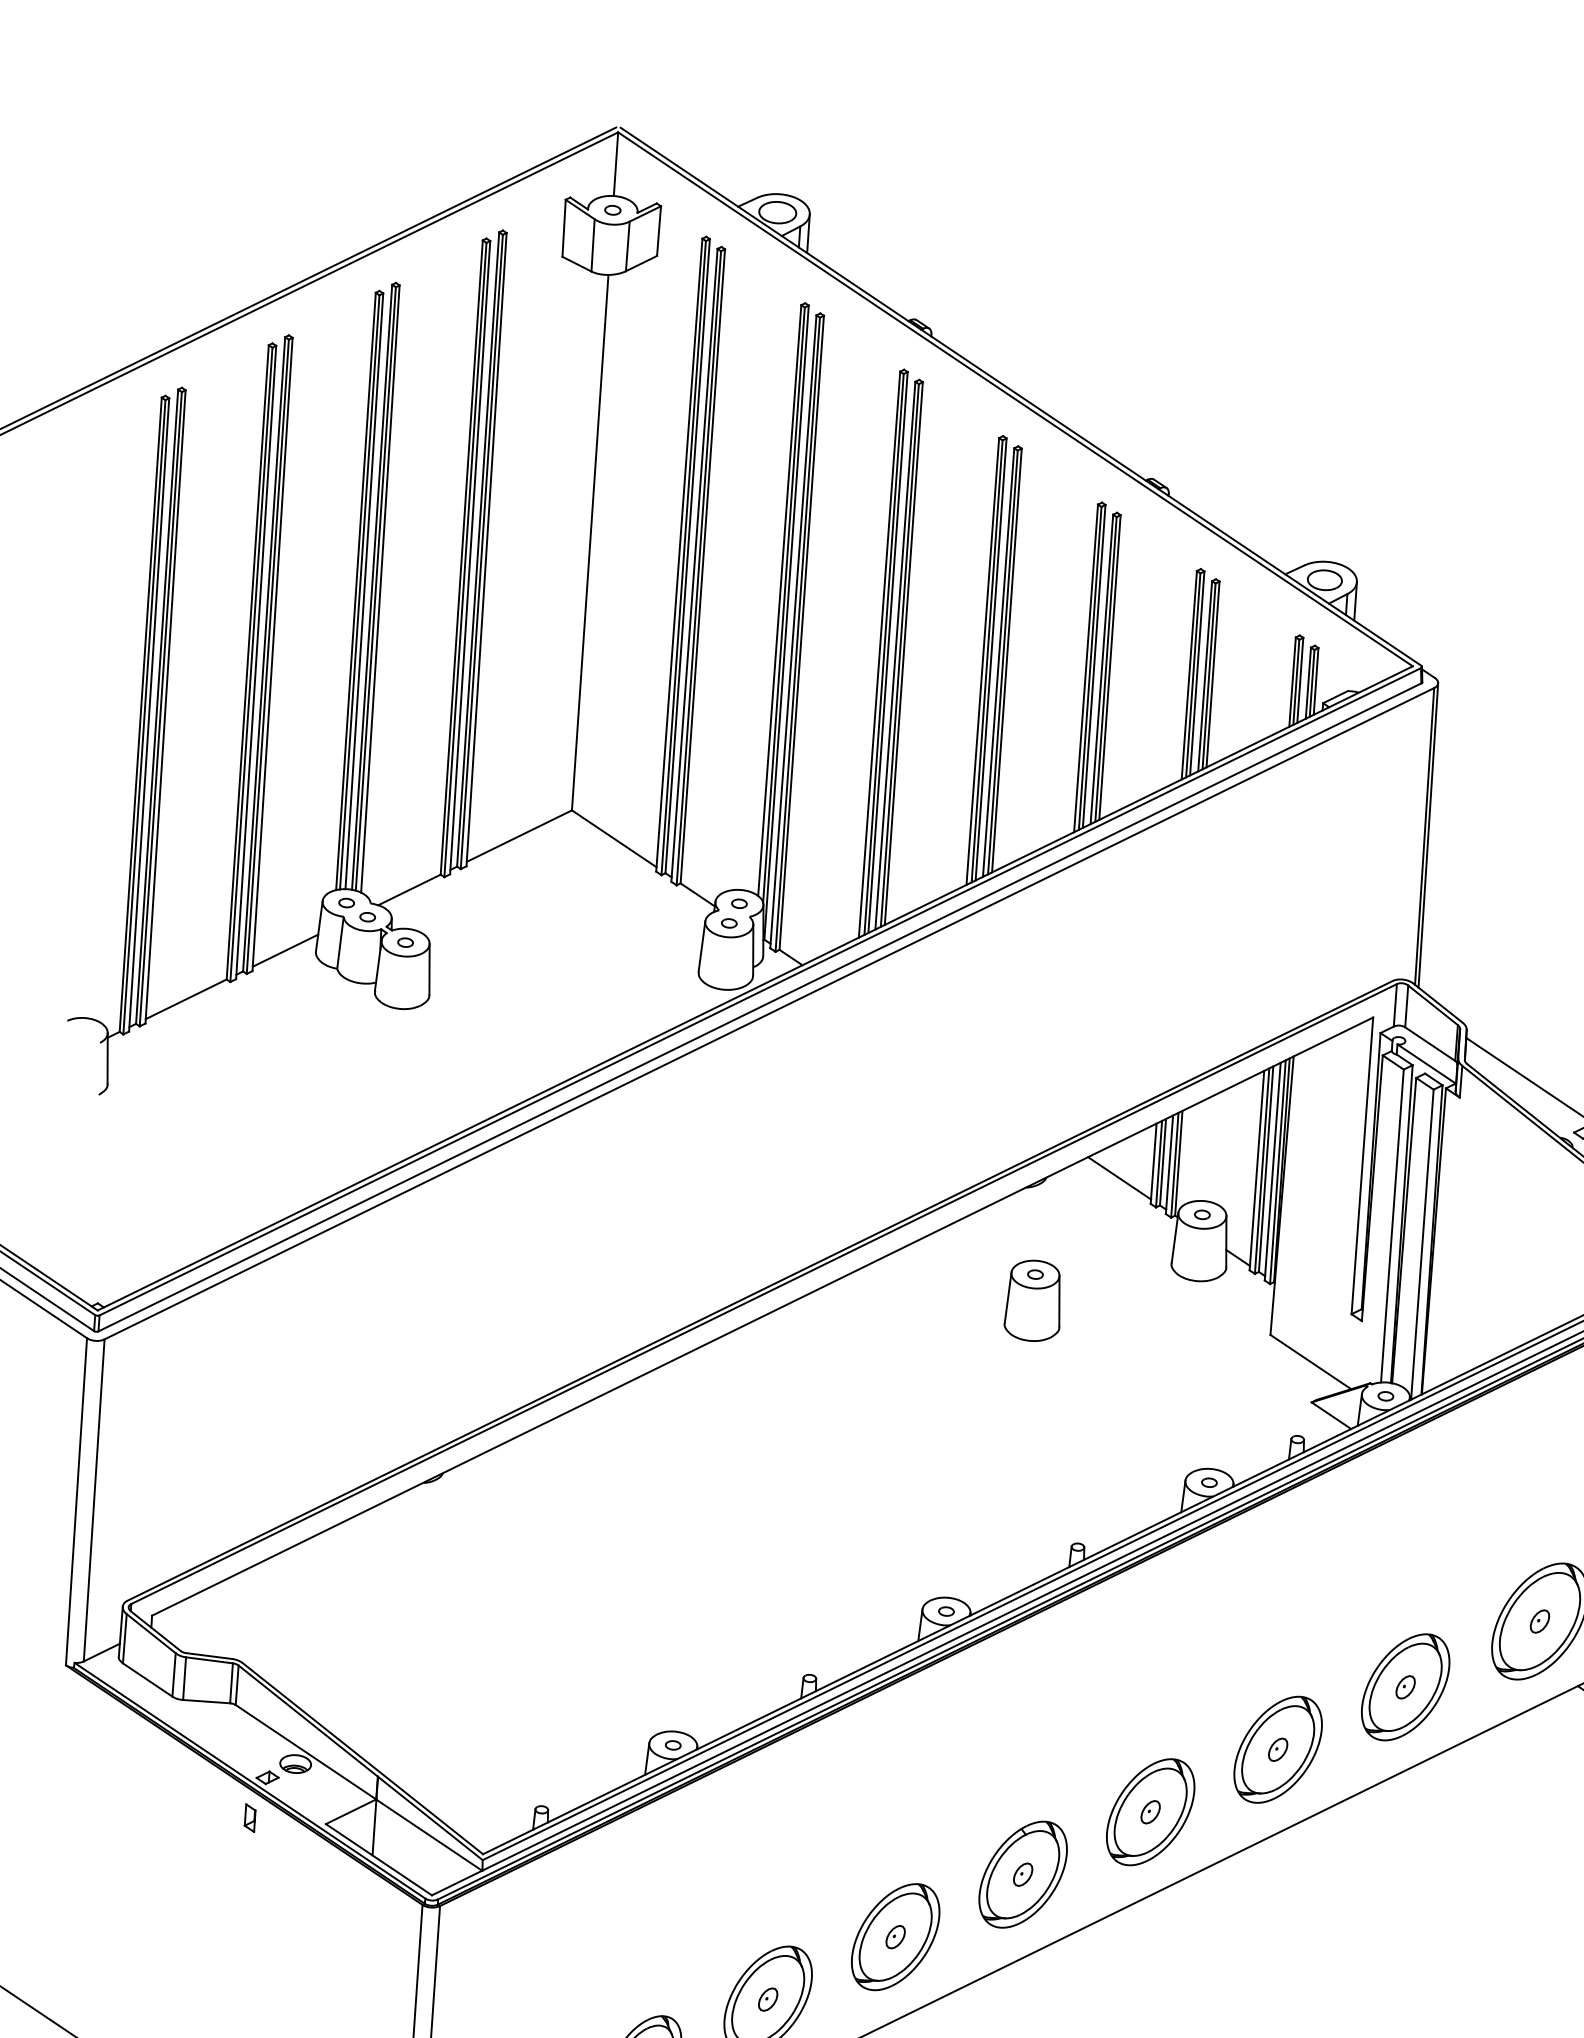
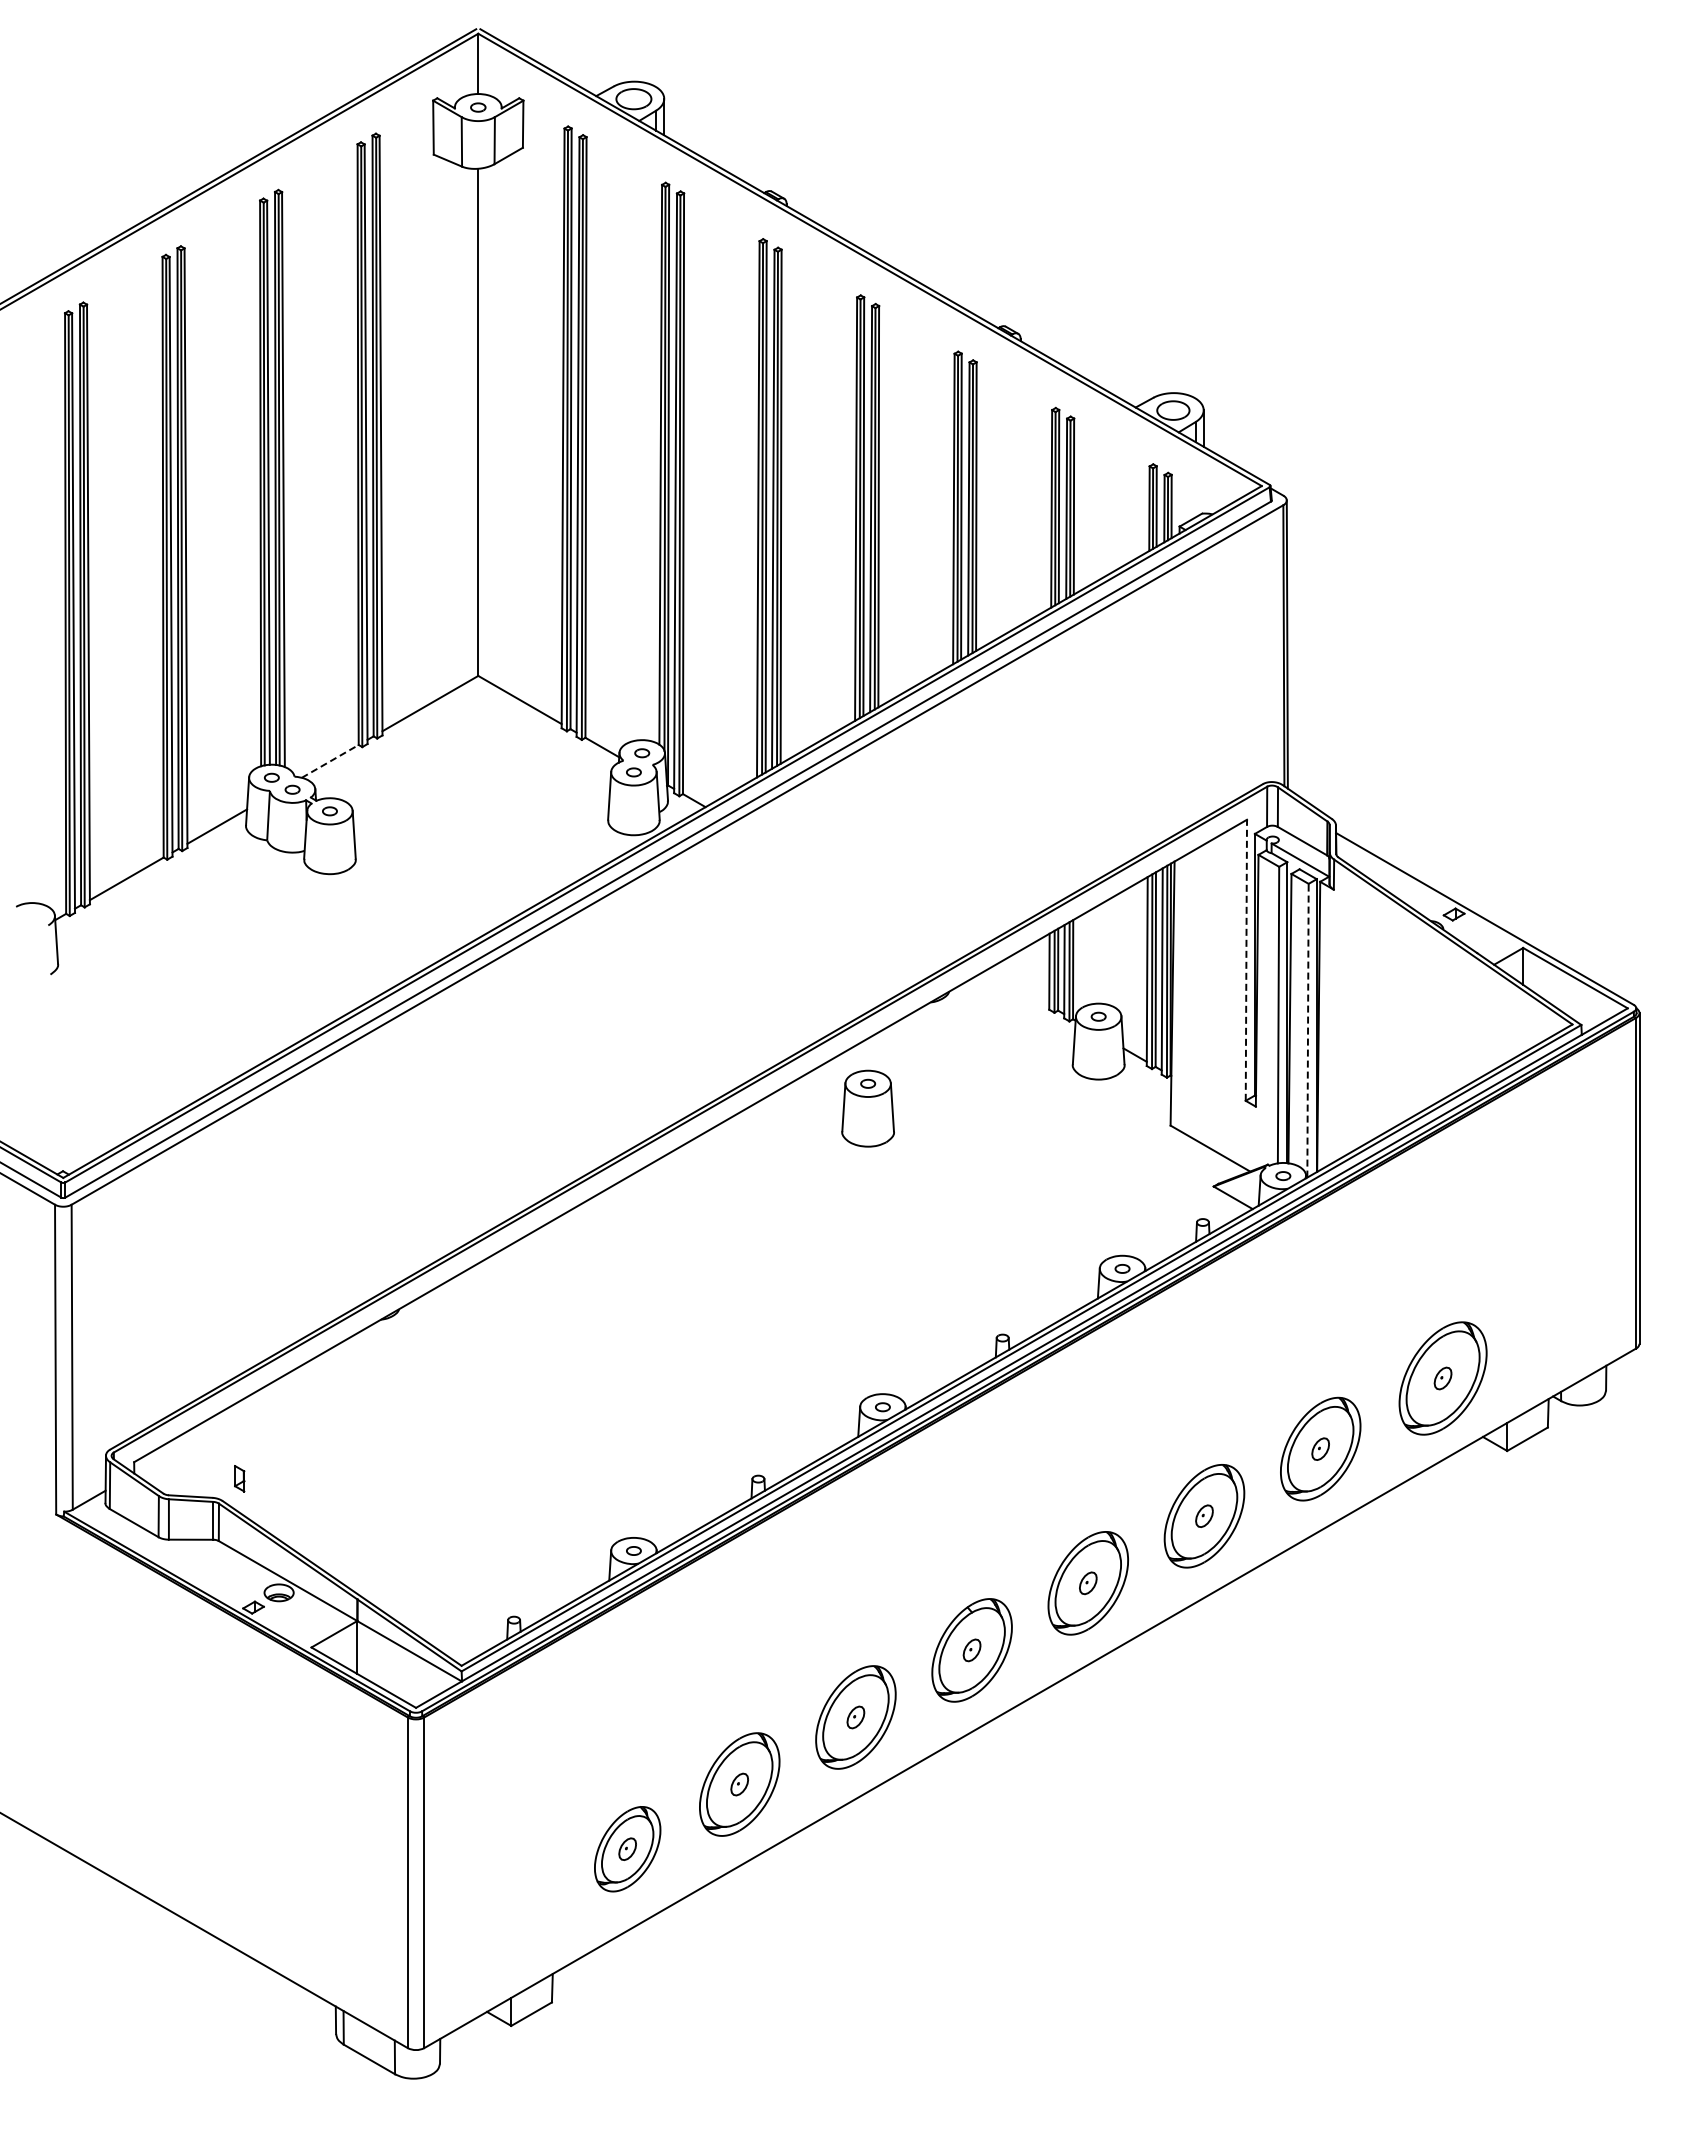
line: (409, 890) -> (330, 761), solid -> dashed
line: (1362, 1166) -> (1246, 960), solid -> dashed
line: (1119, 1178) -> (1018, 987), removed
line: (1422, 1244) -> (1308, 1030), solid -> dashed
part: (1033, 1300) -> (867, 1108), moved
part: (249, 1817) -> (239, 1478), moved

